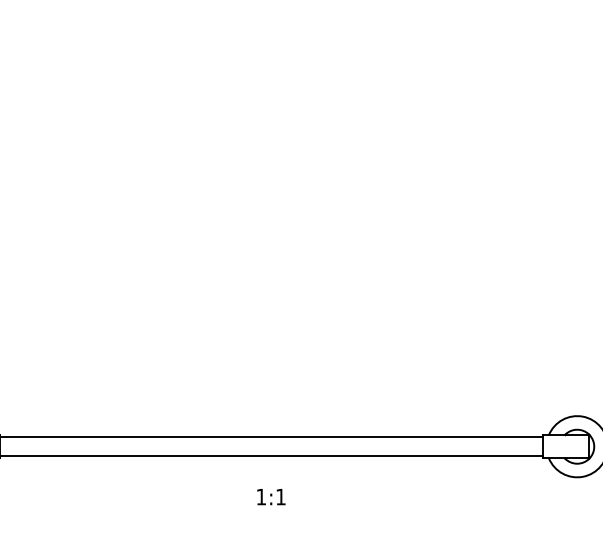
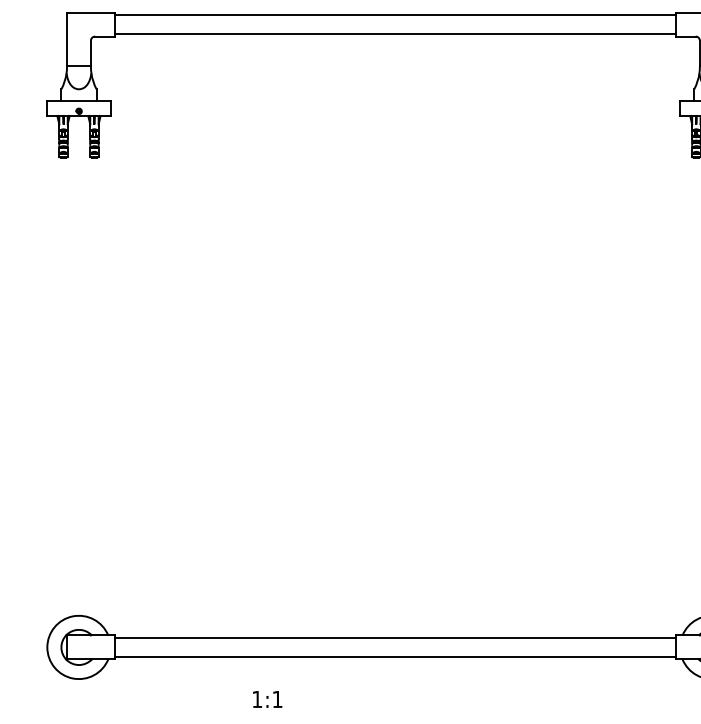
text: (271, 497) -> (267, 699), moved

